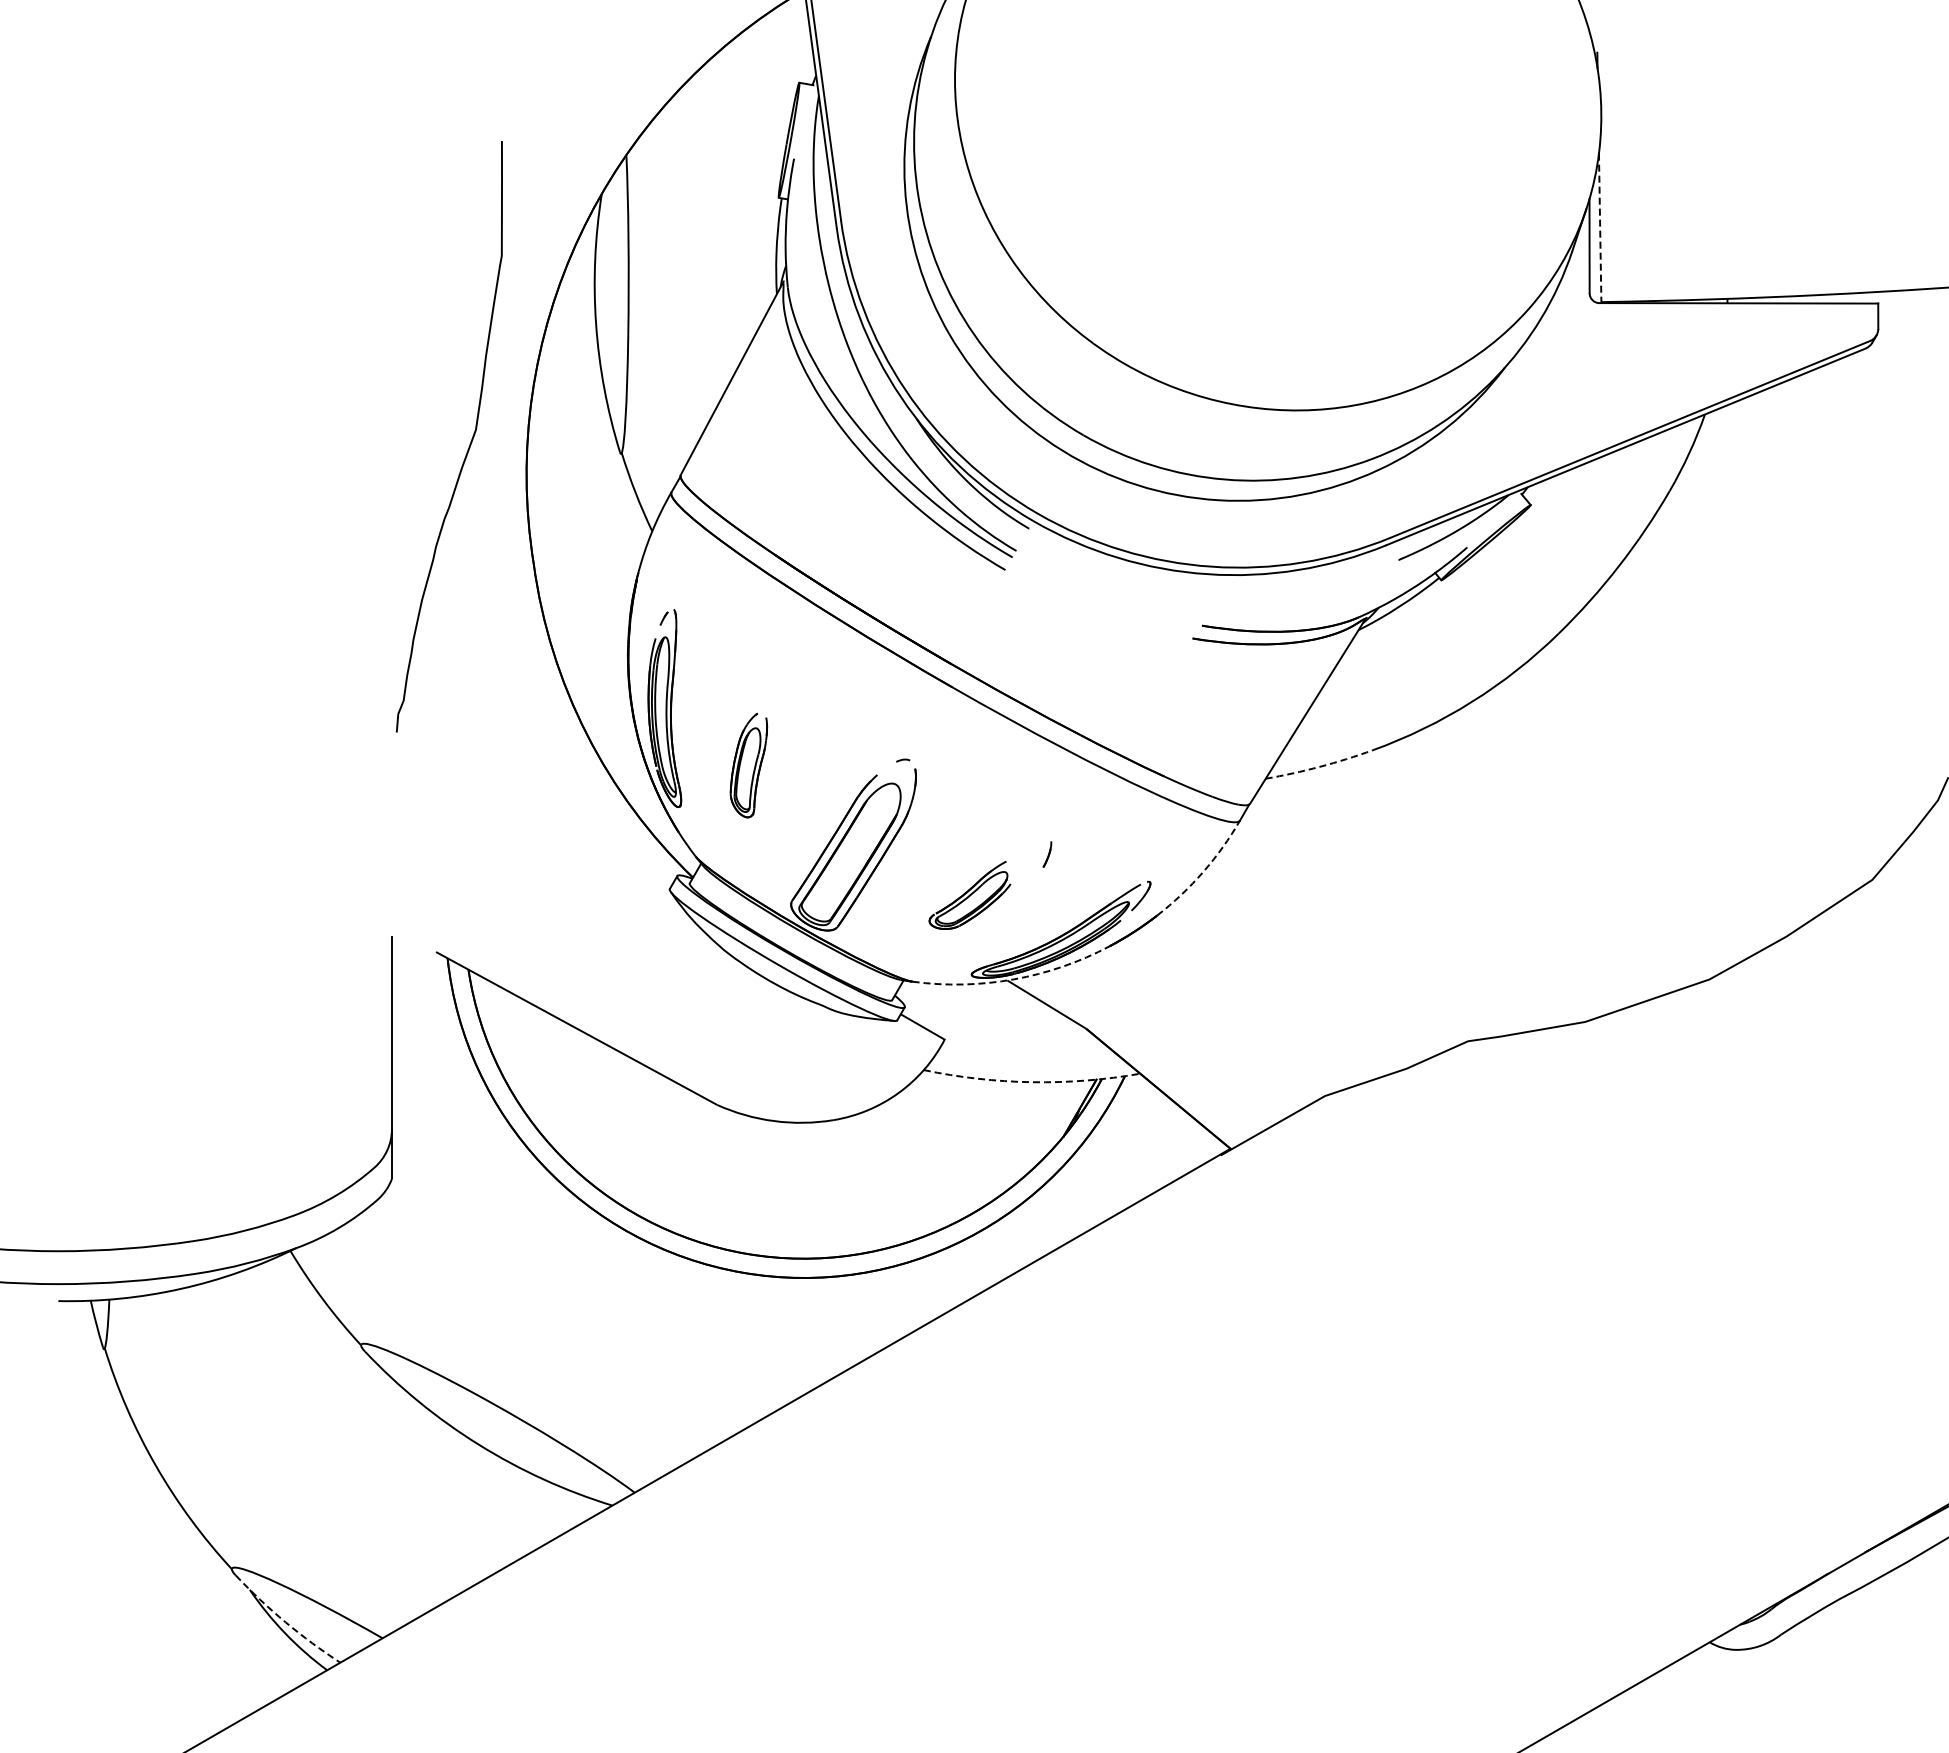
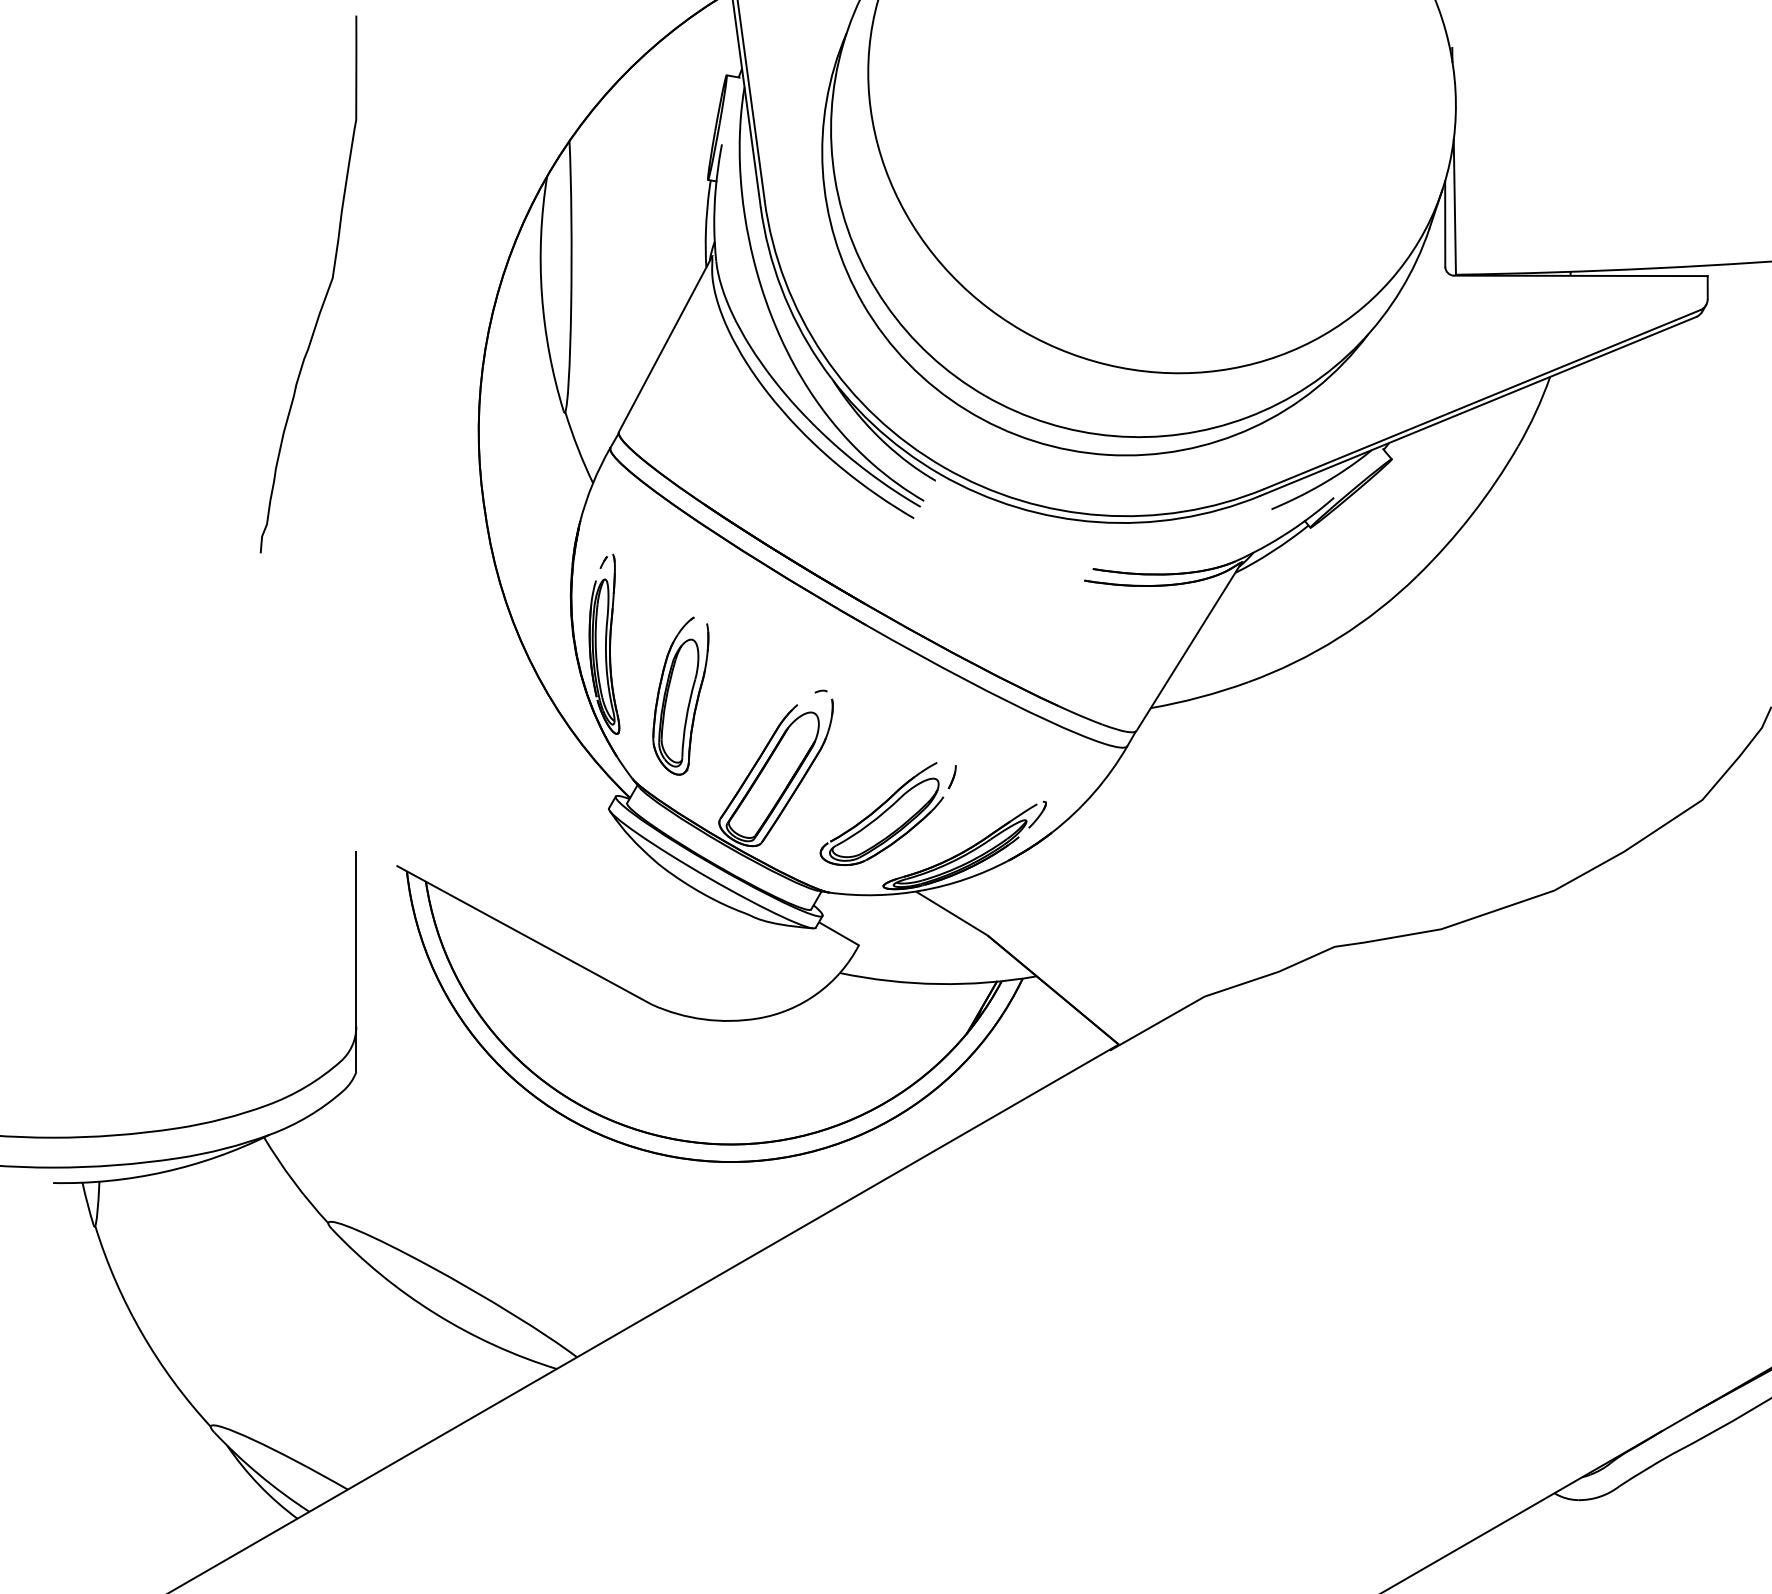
line: (1600, 228) -> (1455, 207), dashed -> solid
curve: (468, 446) -> (325, 293), moved
part: (748, 765) -> (680, 696), size x1.67
arc: (1319, 766) -> (1199, 696), dashed -> solid
arc: (1203, 871) -> (1094, 792), dashed -> solid
part: (969, 895) -> (881, 814), size x1.67
arc: (1013, 979) -> (921, 890), dashed -> solid
arc: (1031, 1082) -> (937, 984), dashed -> solid
arc: (285, 1622) -> (259, 1475), dashed -> solid

